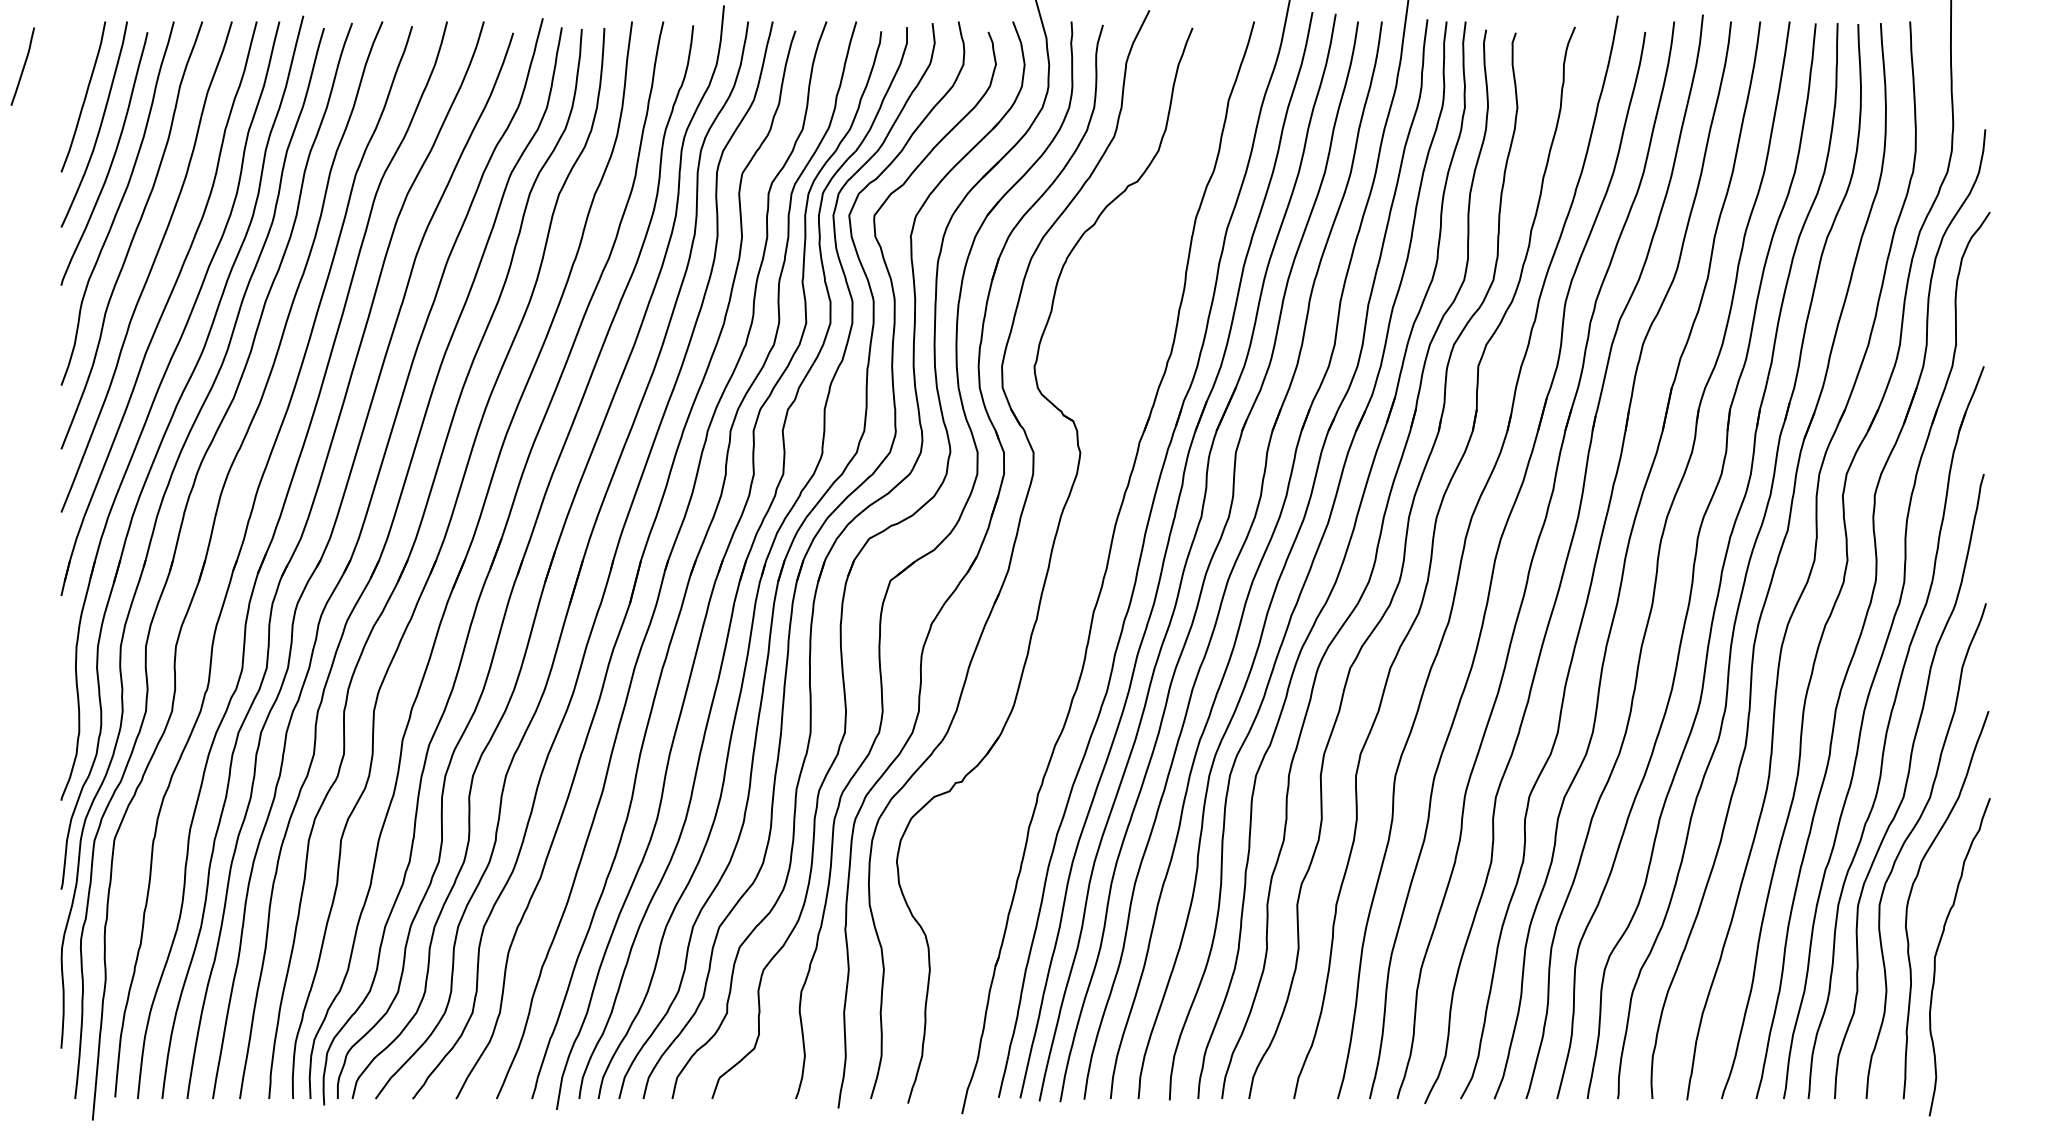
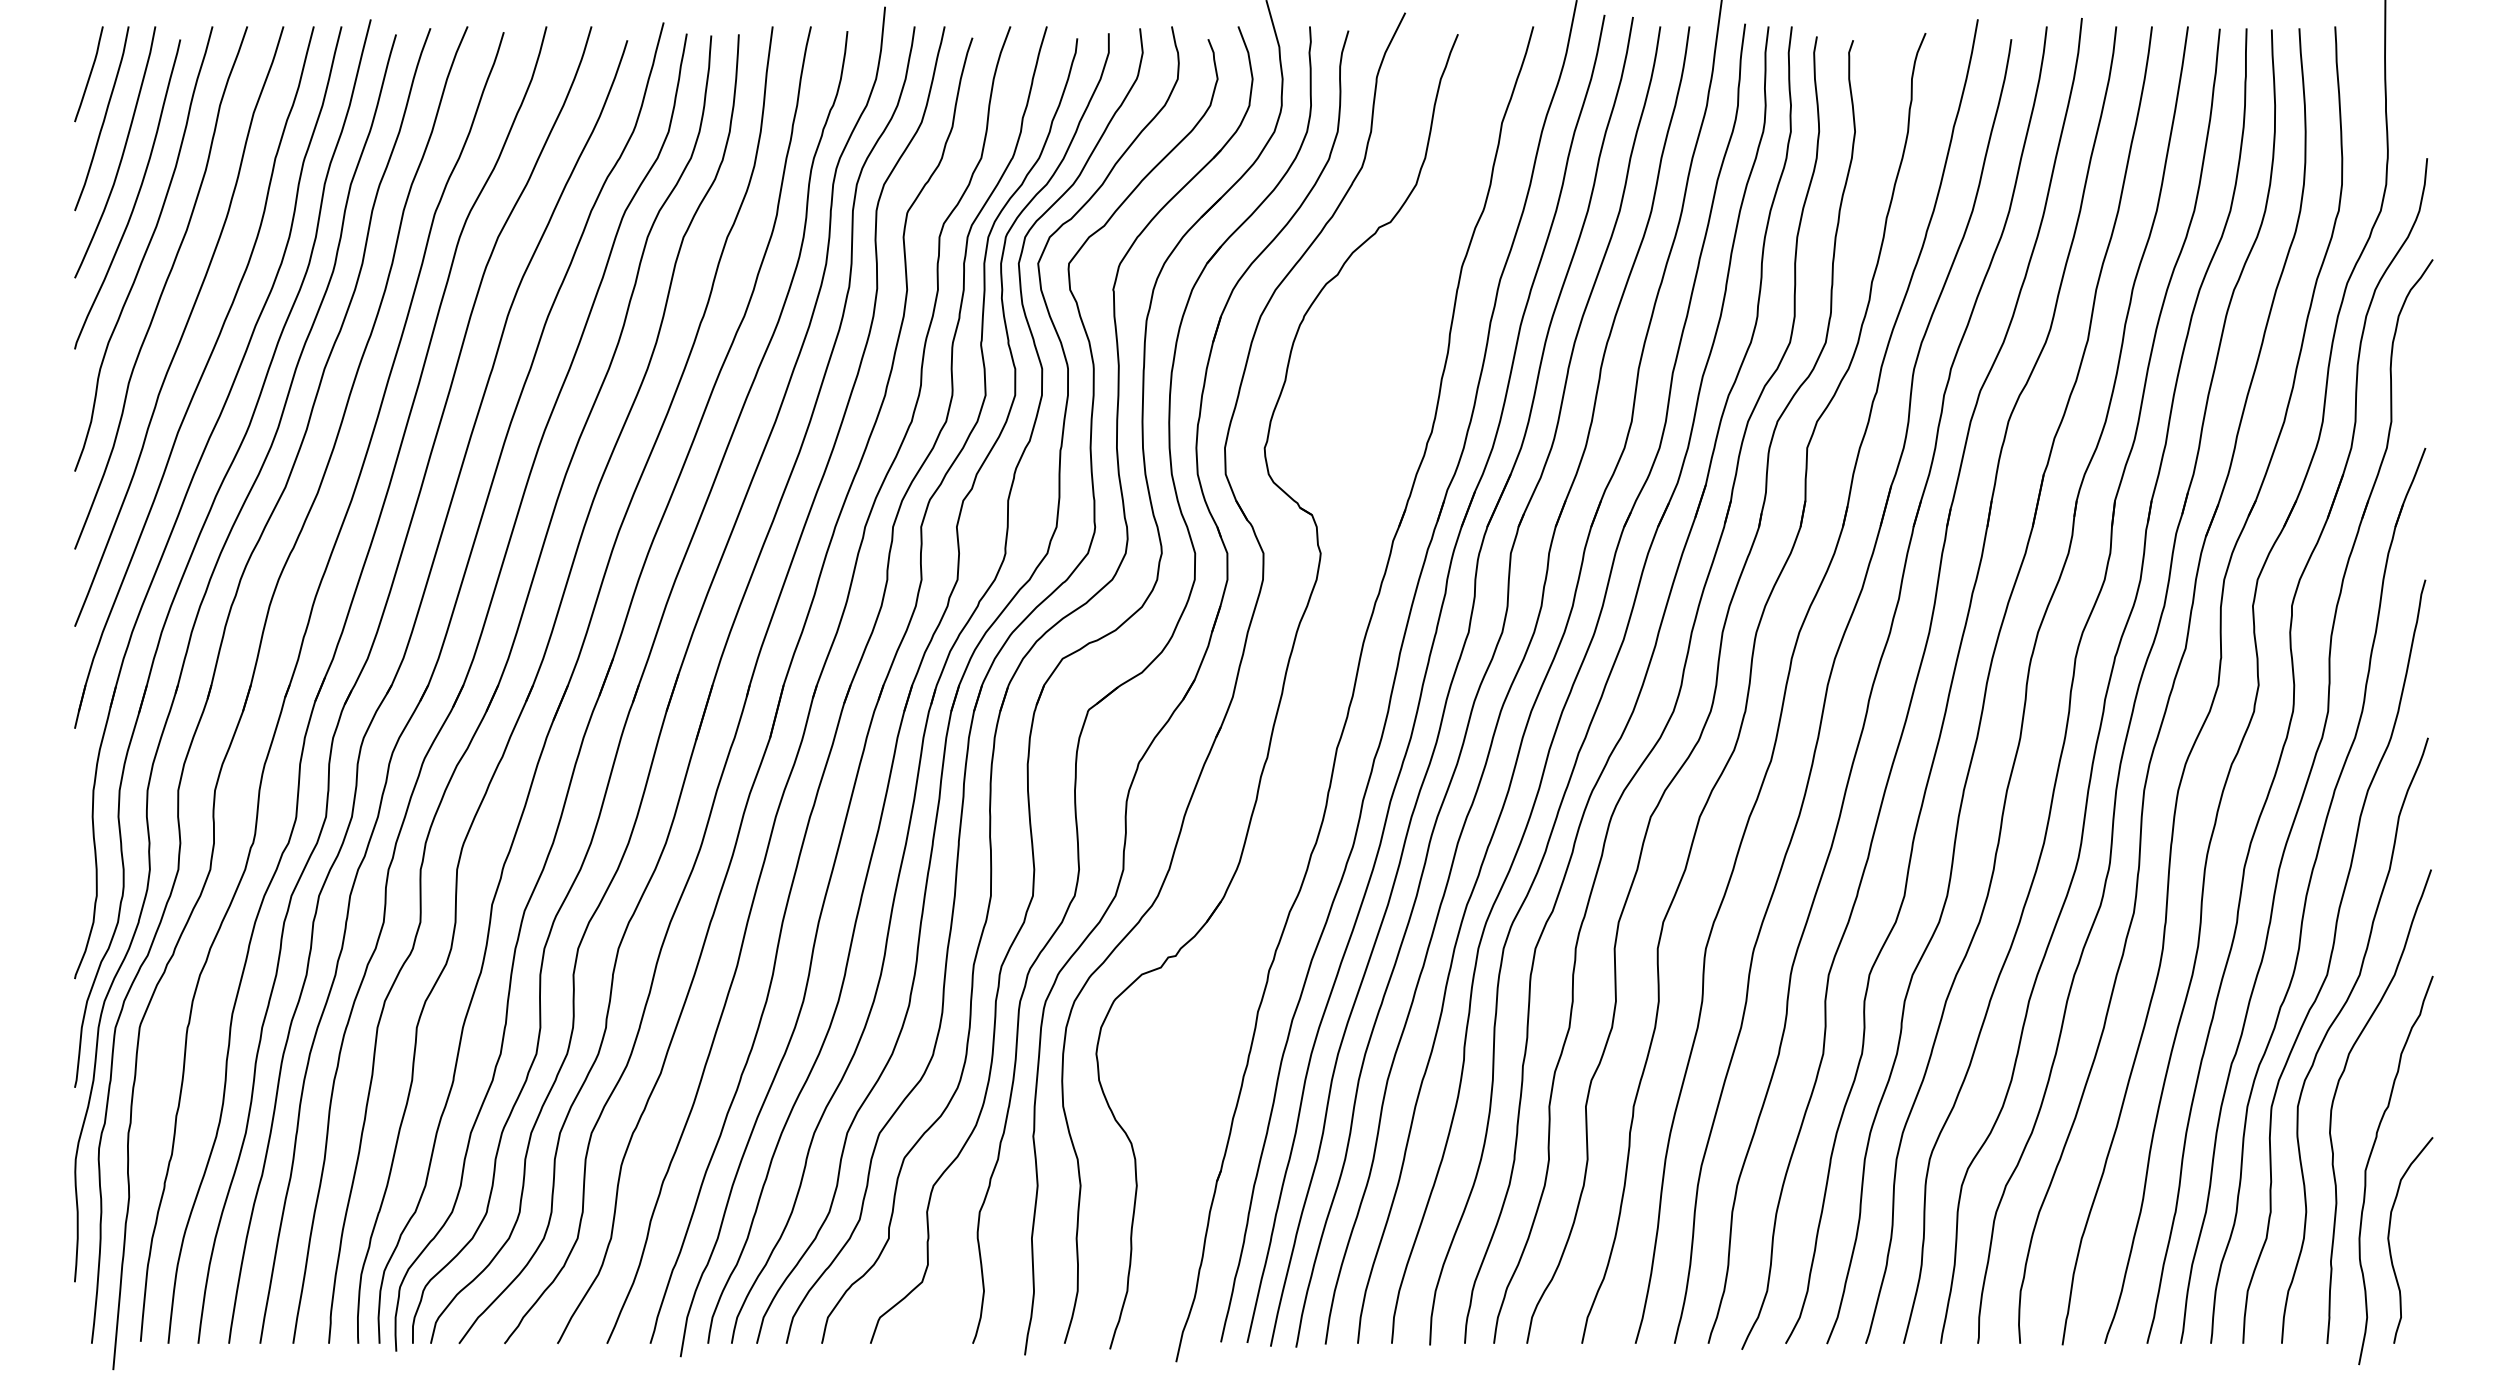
curve: (23, 66) -> (89, 74), moved
curve: (1955, 1018) -> (2390, 1245), added

